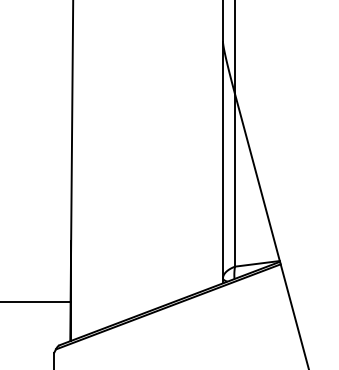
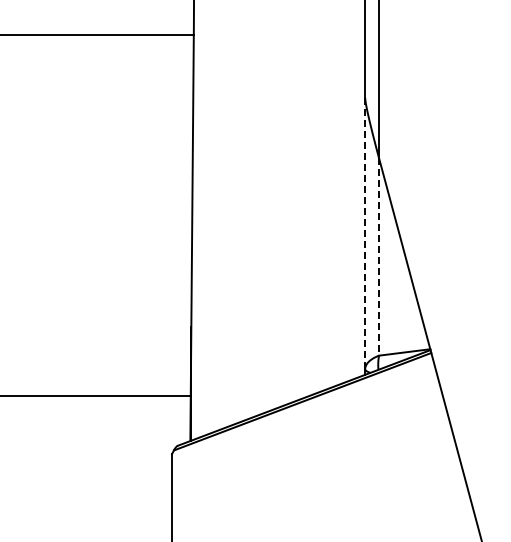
line: (223, 159) -> (365, 233), solid -> dashed
line: (235, 180) -> (379, 256), solid -> dashed

